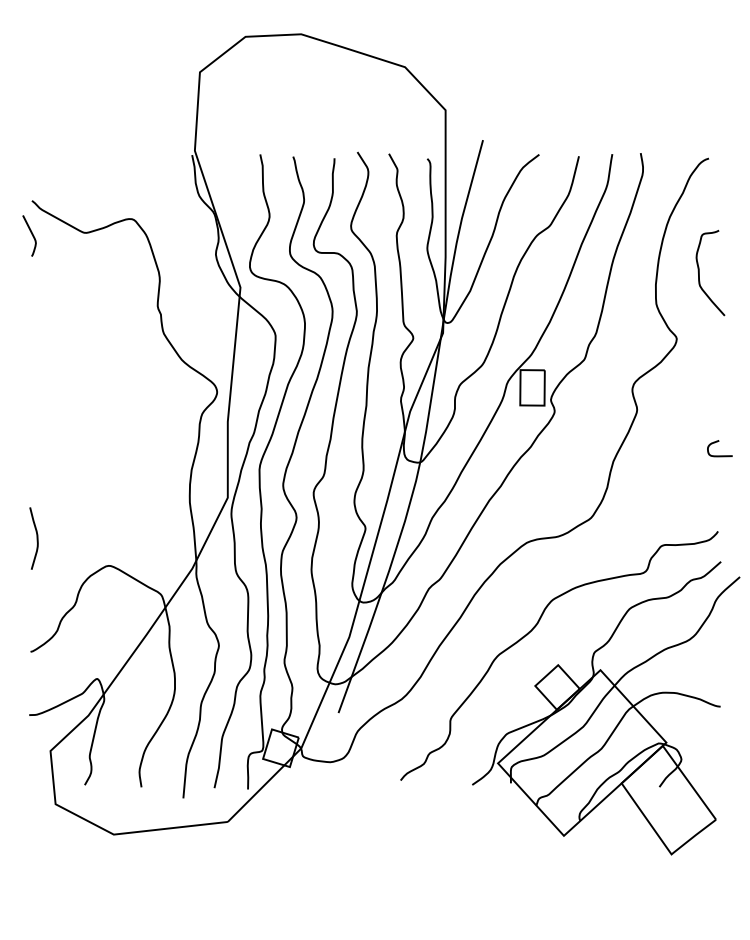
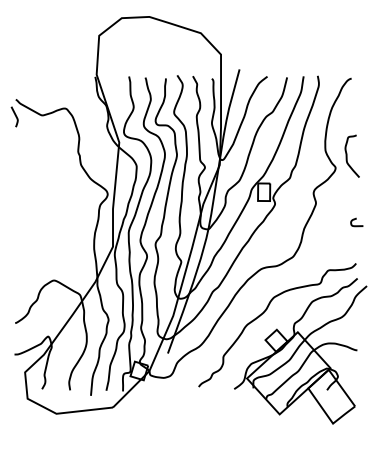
curve: (700, 271) -> (347, 155), moved
curve: (35, 537) -> (17, 266), removed

